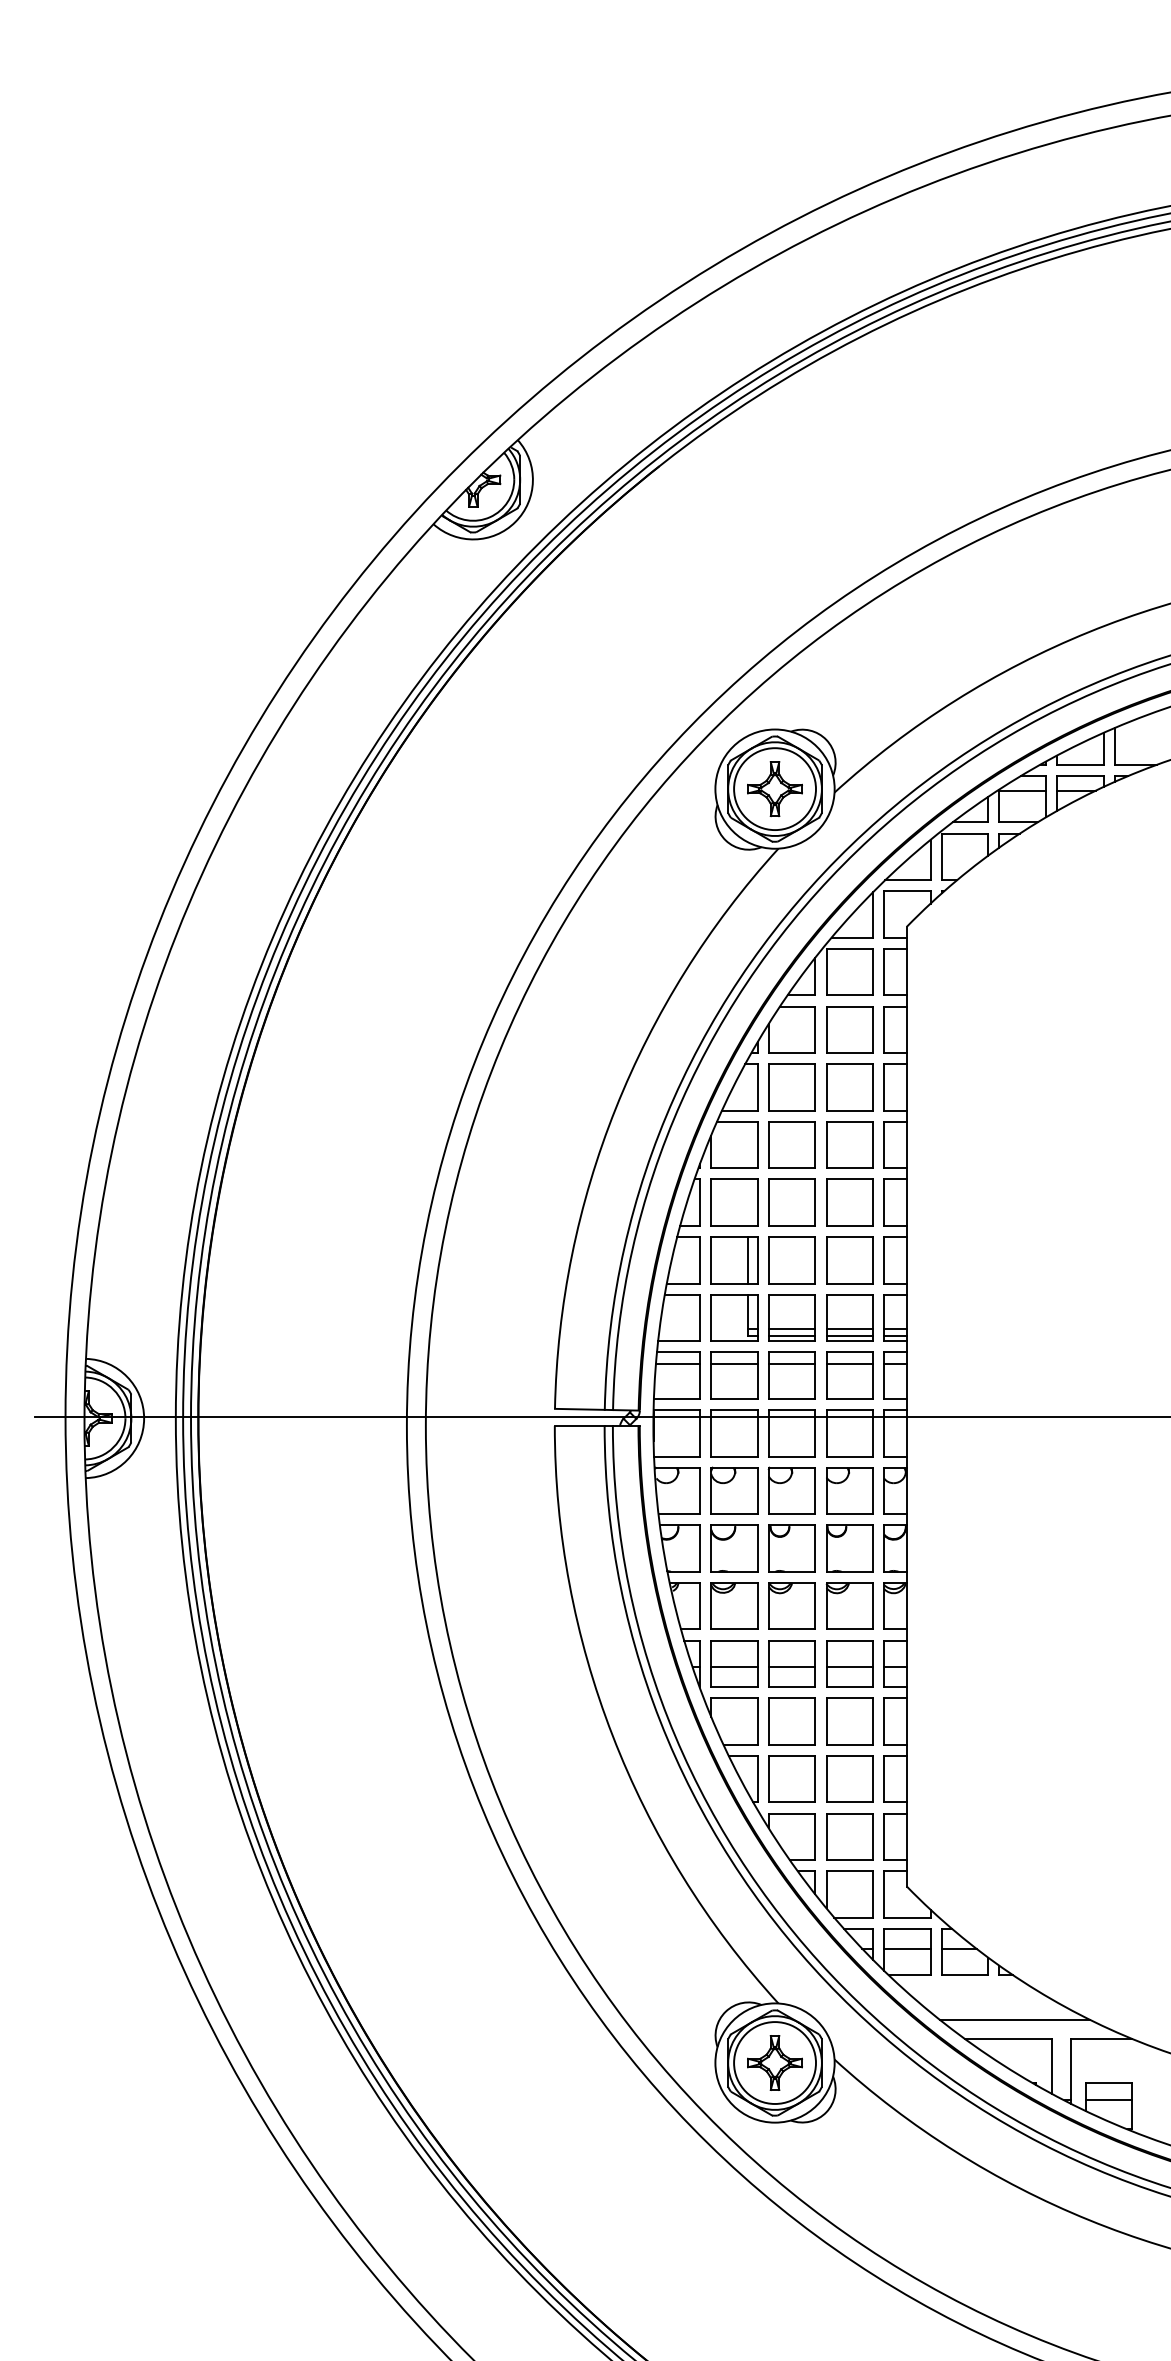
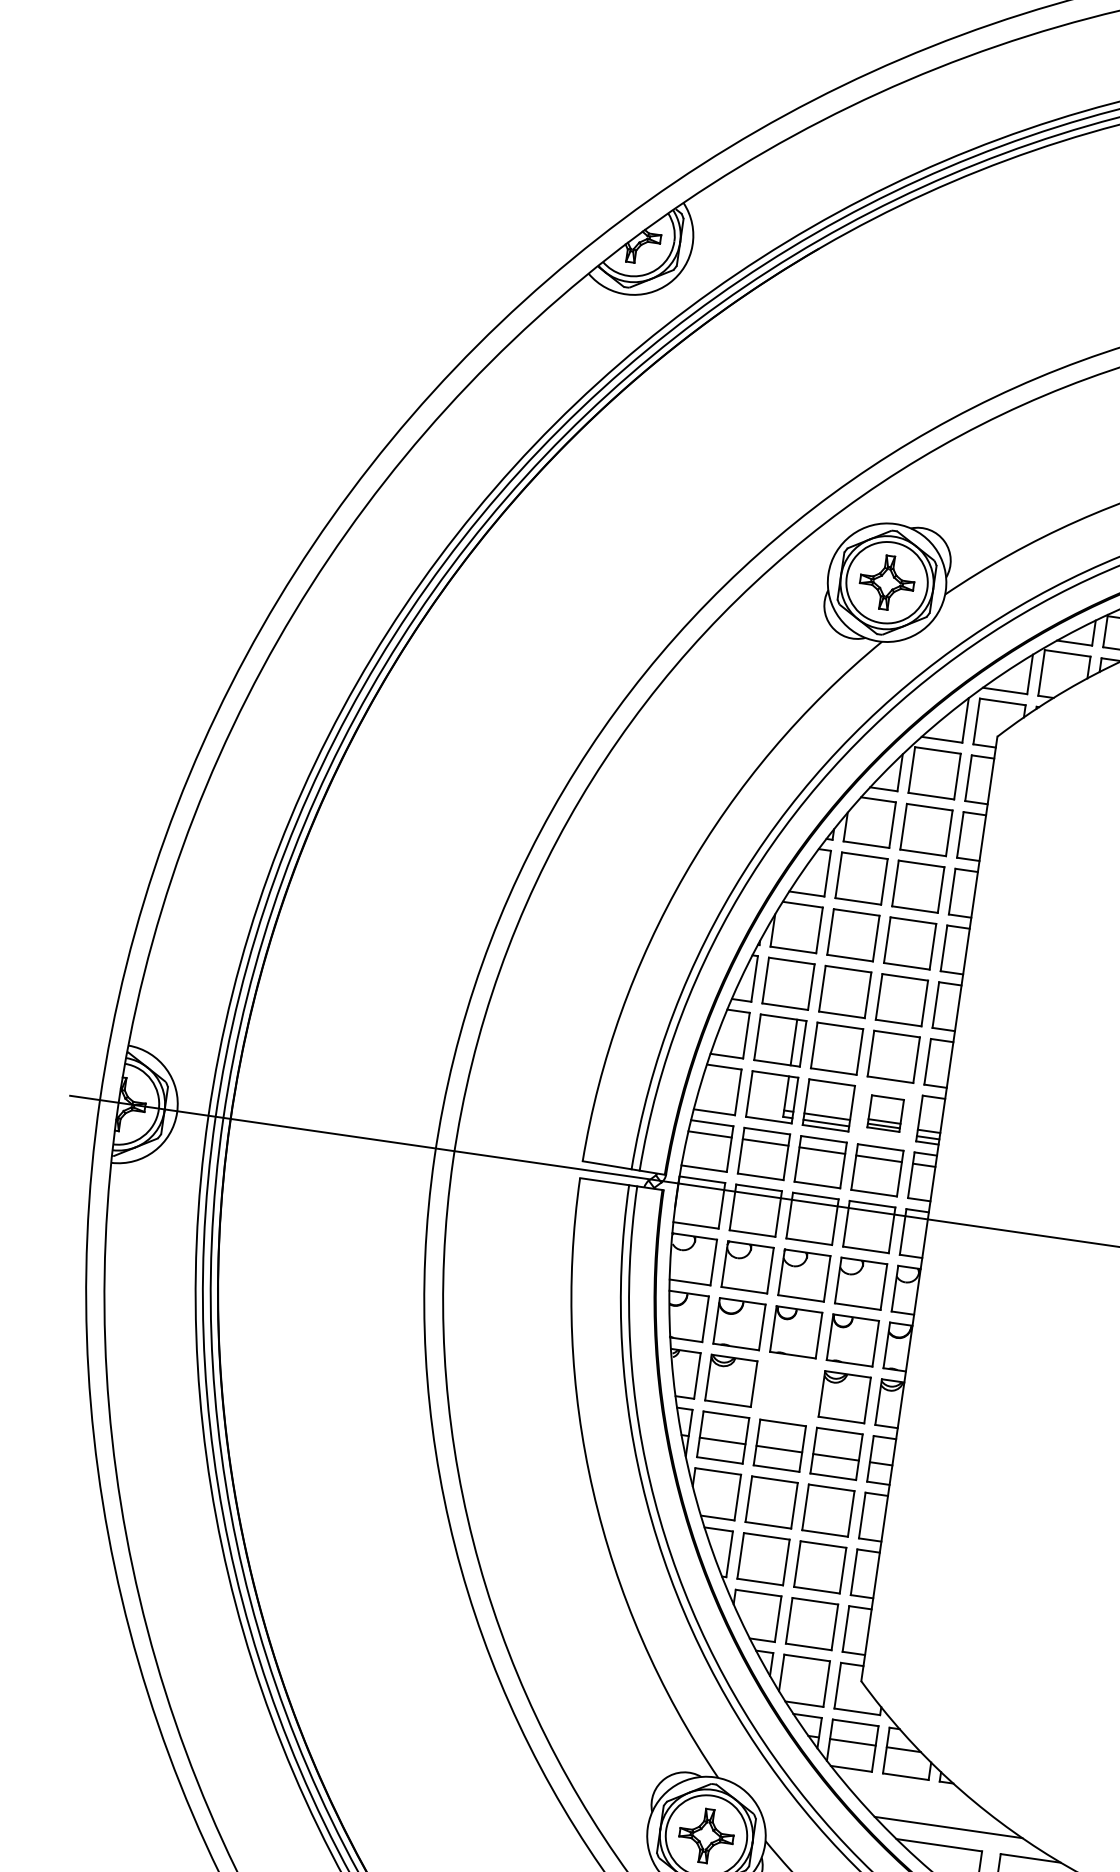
part: (849, 1317) -> (885, 1113), size x0.7
part: (791, 1605) -> (787, 1388), removed

